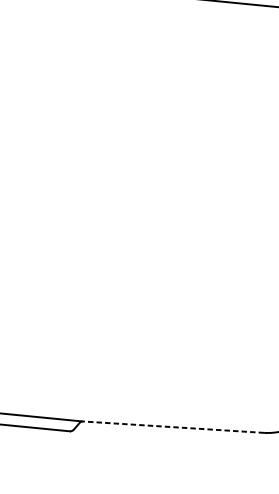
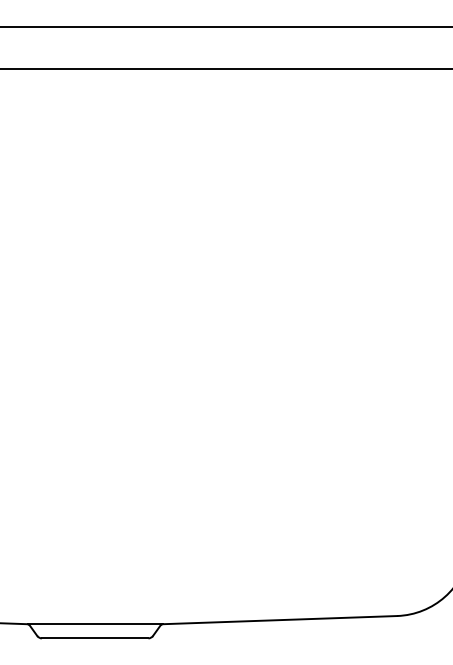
line: (172, 427) -> (279, 620), dashed -> solid

